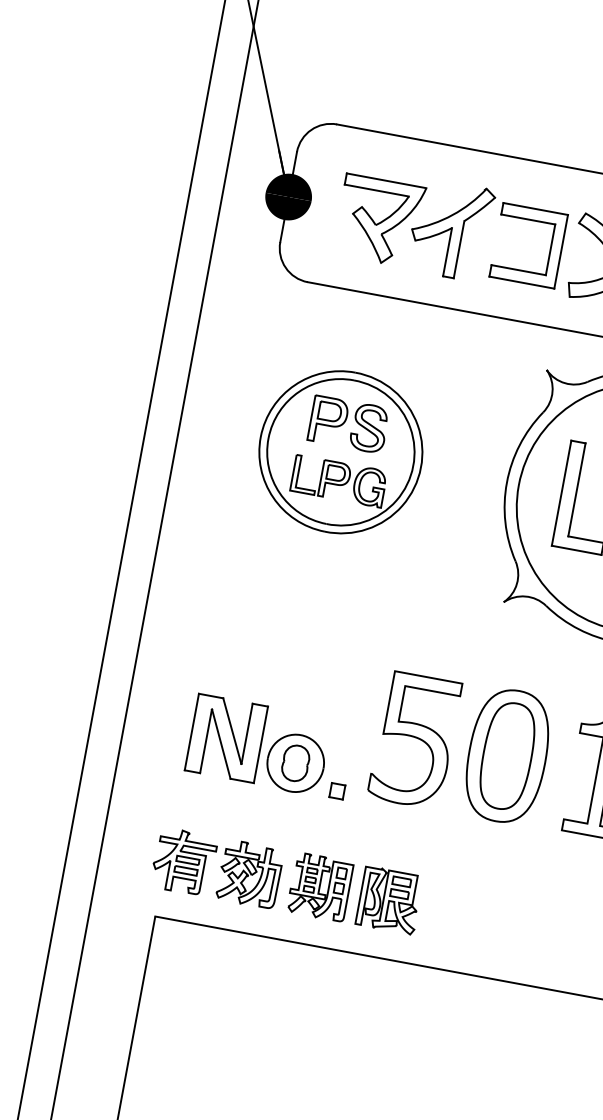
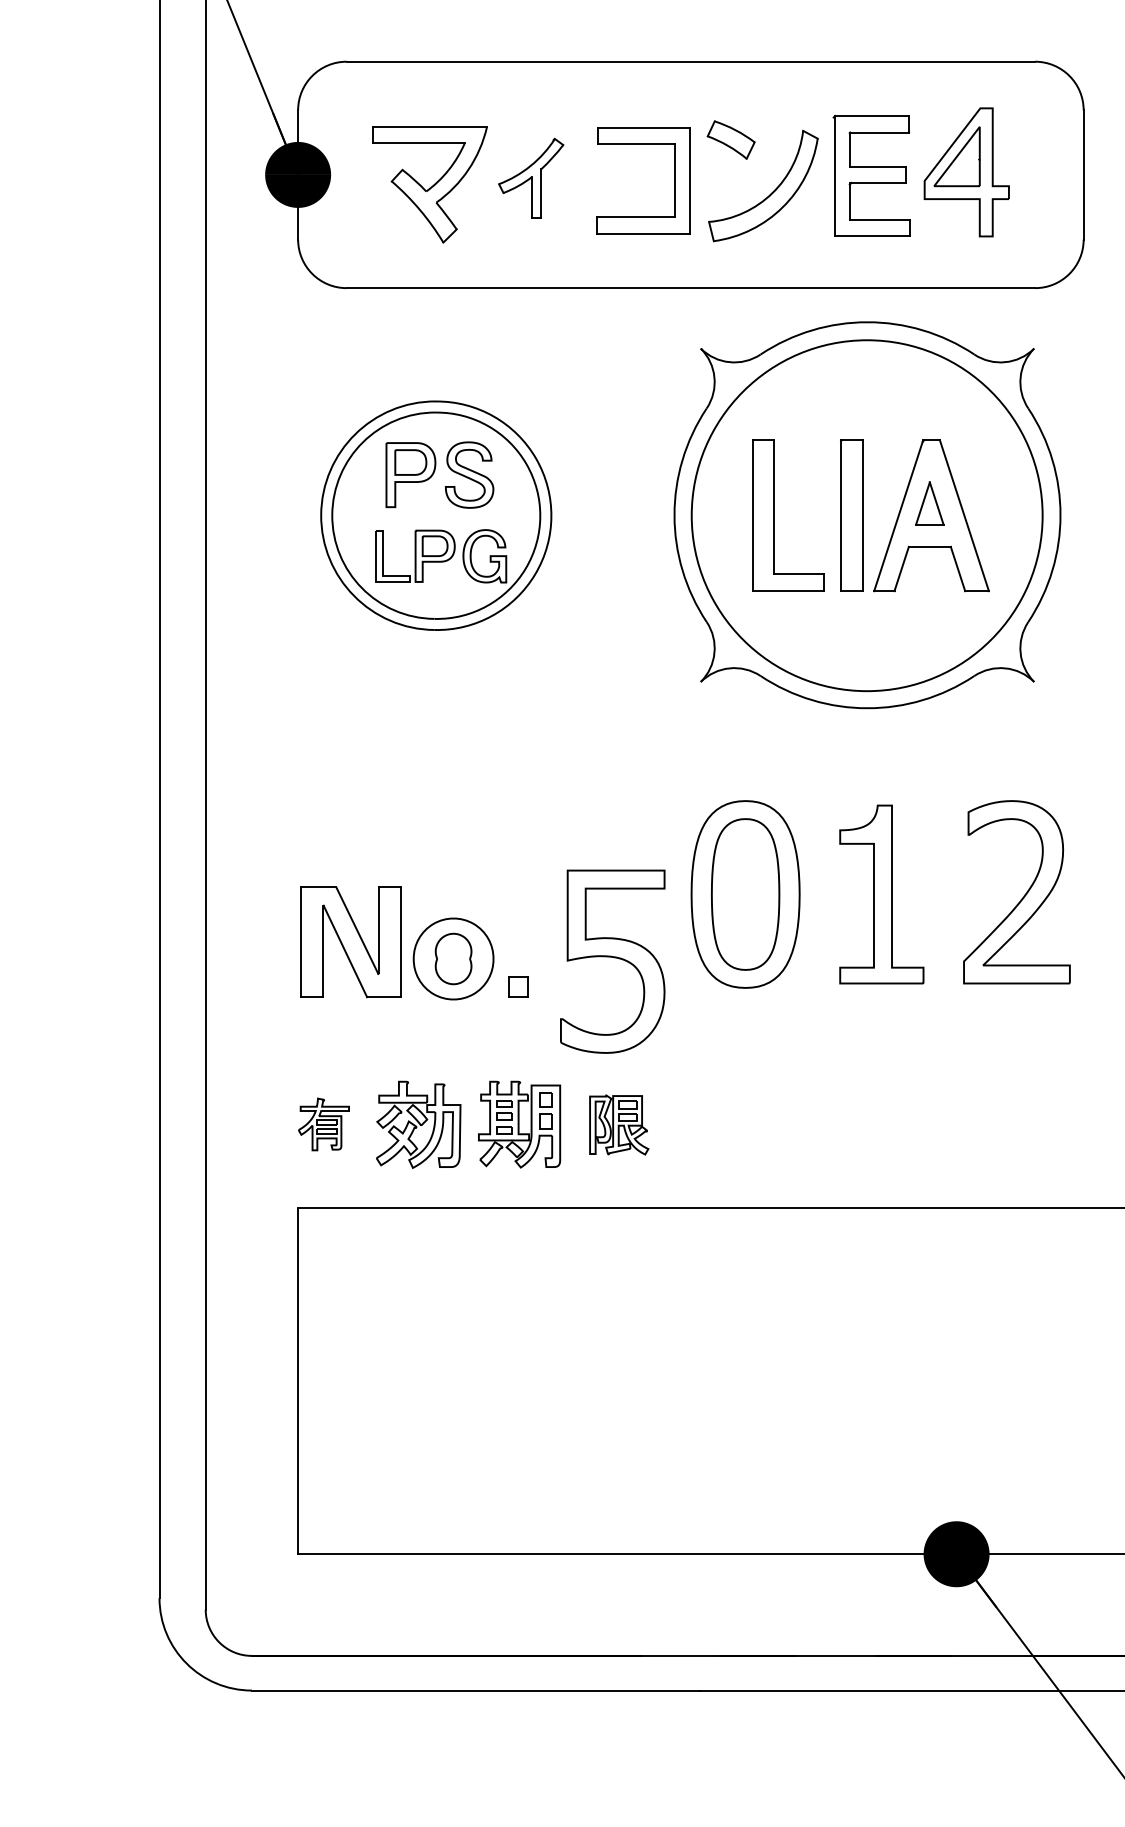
part: (450, 229) -> (530, 178), size x0.6
part: (414, 740) -> (612, 961), moved
part: (183, 861) -> (323, 1124), size x0.6
part: (389, 899) -> (618, 1124), size x0.7

